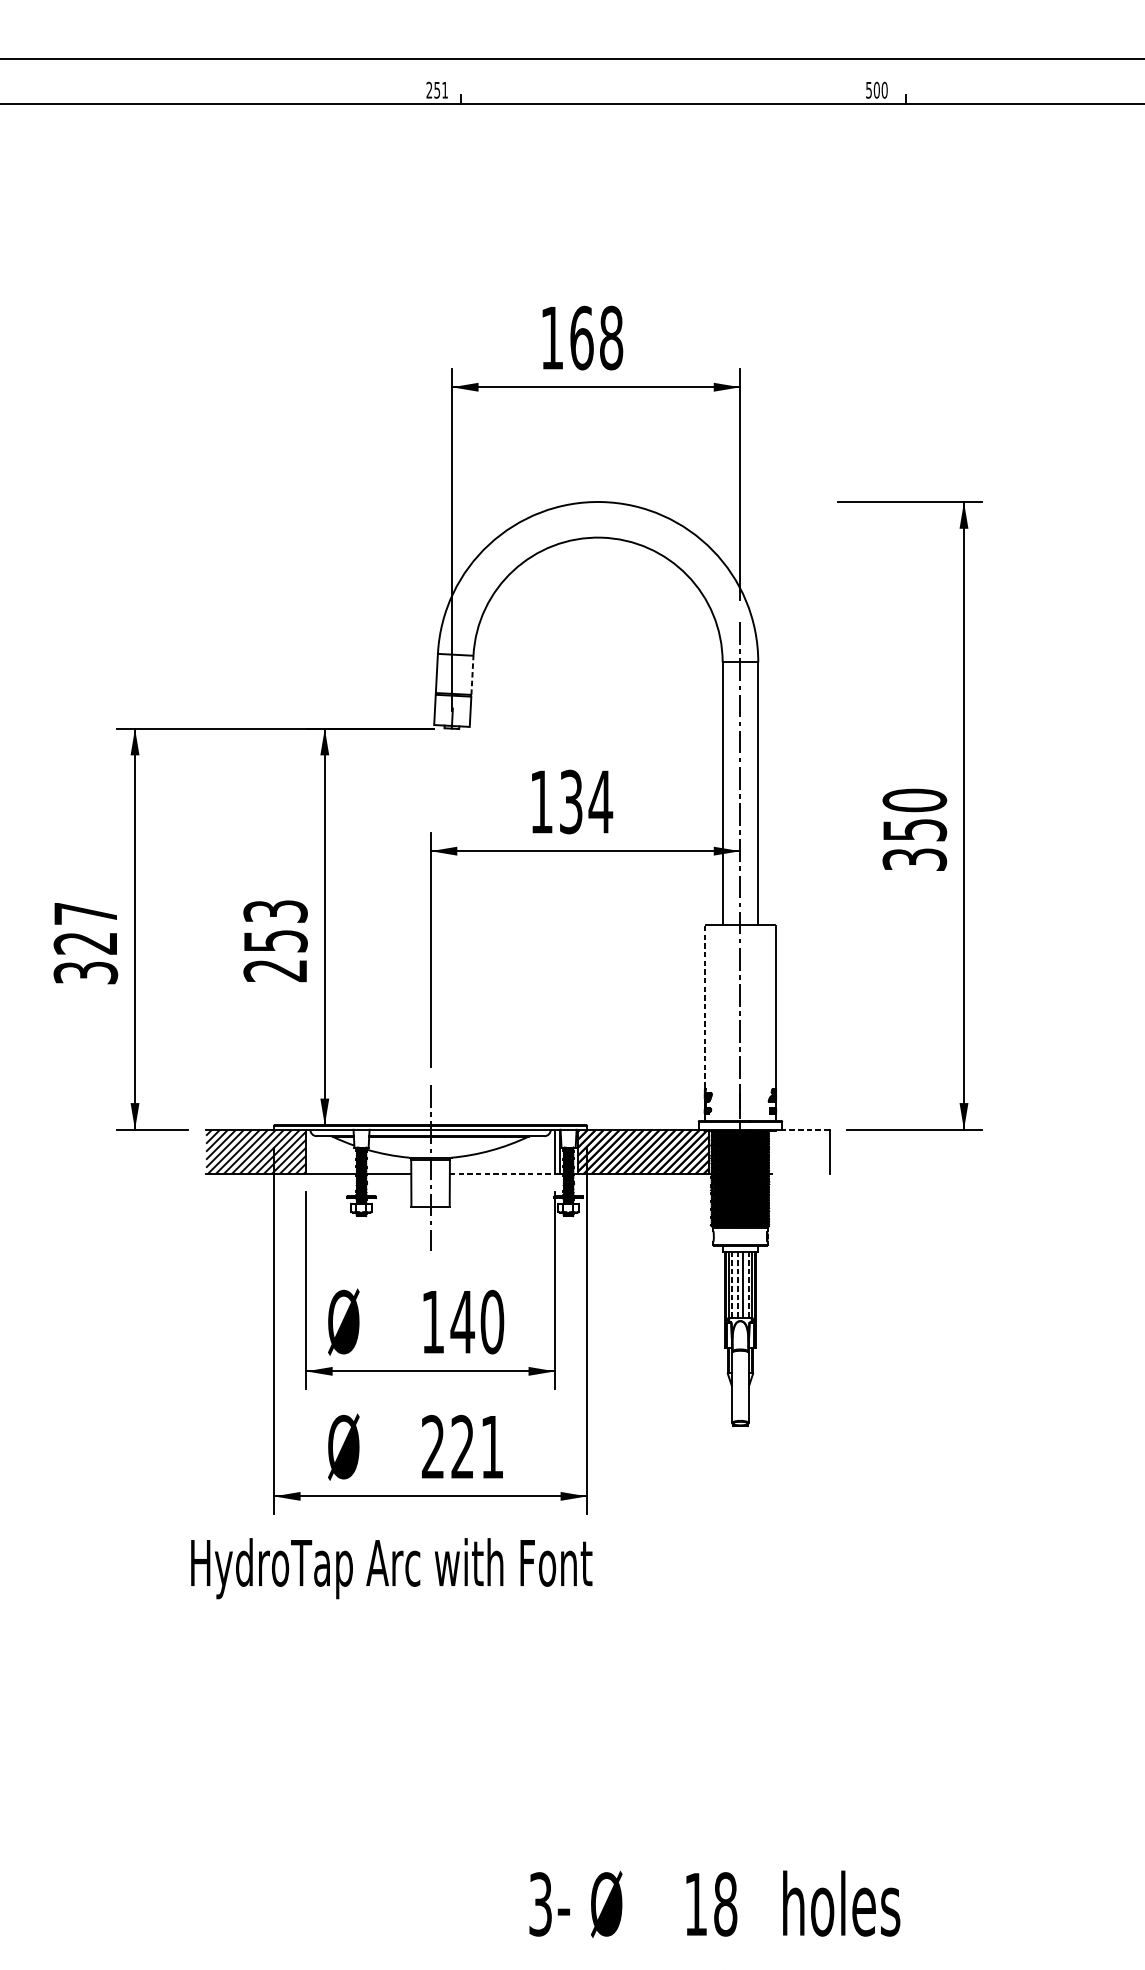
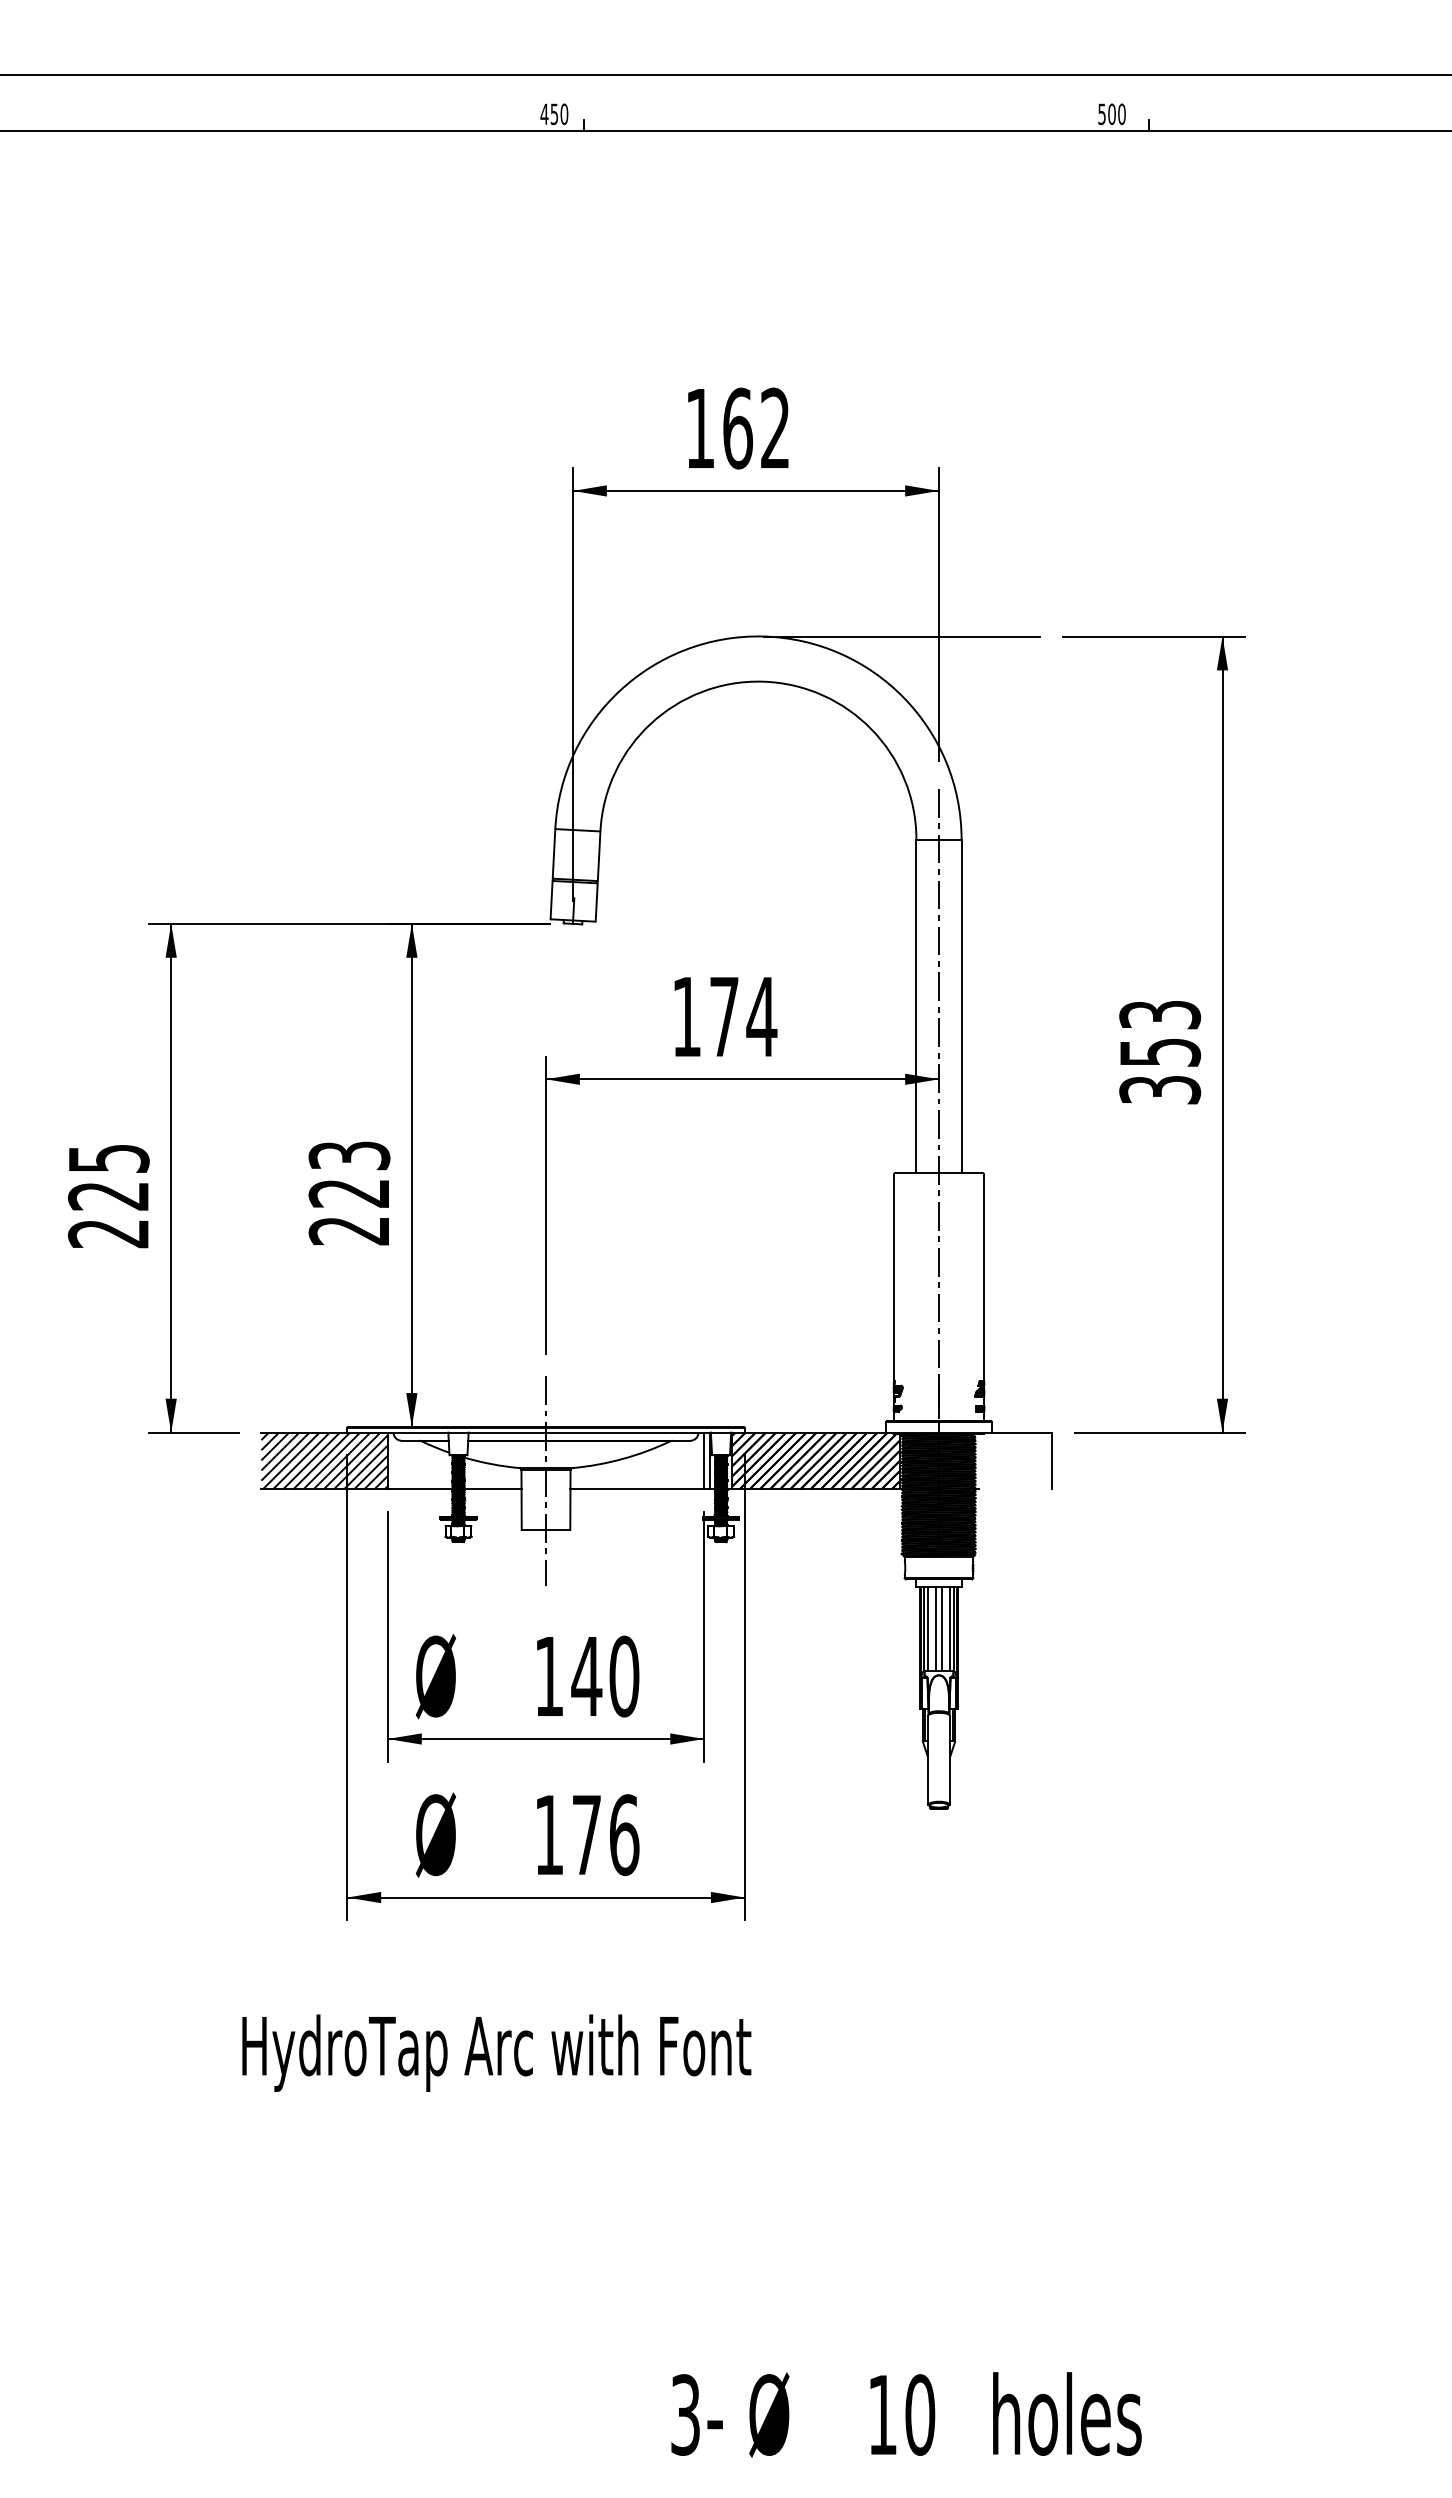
text: (437, 90) -> (554, 114), 251 -> 450
text: (611, 338) -> (775, 428), 168 -> 162
line: (710, 502) -> (901, 636), added
line: (472, 675) -> (599, 856), dashed -> solid
text: (915, 800) -> (1160, 1014), 350 -> 353
text: (571, 801) -> (724, 1016), 134 -> 174
text: (275, 941) -> (349, 1193), 253 -> 223
text: (85, 943) -> (108, 1196), 327 -> 225
line: (704, 1007) -> (893, 1277), dashed -> solid
line: (806, 1129) -> (1022, 1432), dashed -> solid
line: (502, 1174) -> (637, 1489), dashed -> solid
line: (732, 1285) -> (928, 1629), dashed -> solid
line: (738, 1285) -> (936, 1629), dashed -> solid
line: (748, 1285) -> (949, 1629), dashed -> solid
text: (463, 1447) -> (587, 1835), 221 -> 176
text: (391, 1568) -> (496, 2052), moved
text: (725, 1903) -> (920, 2414), 18 -> 10

